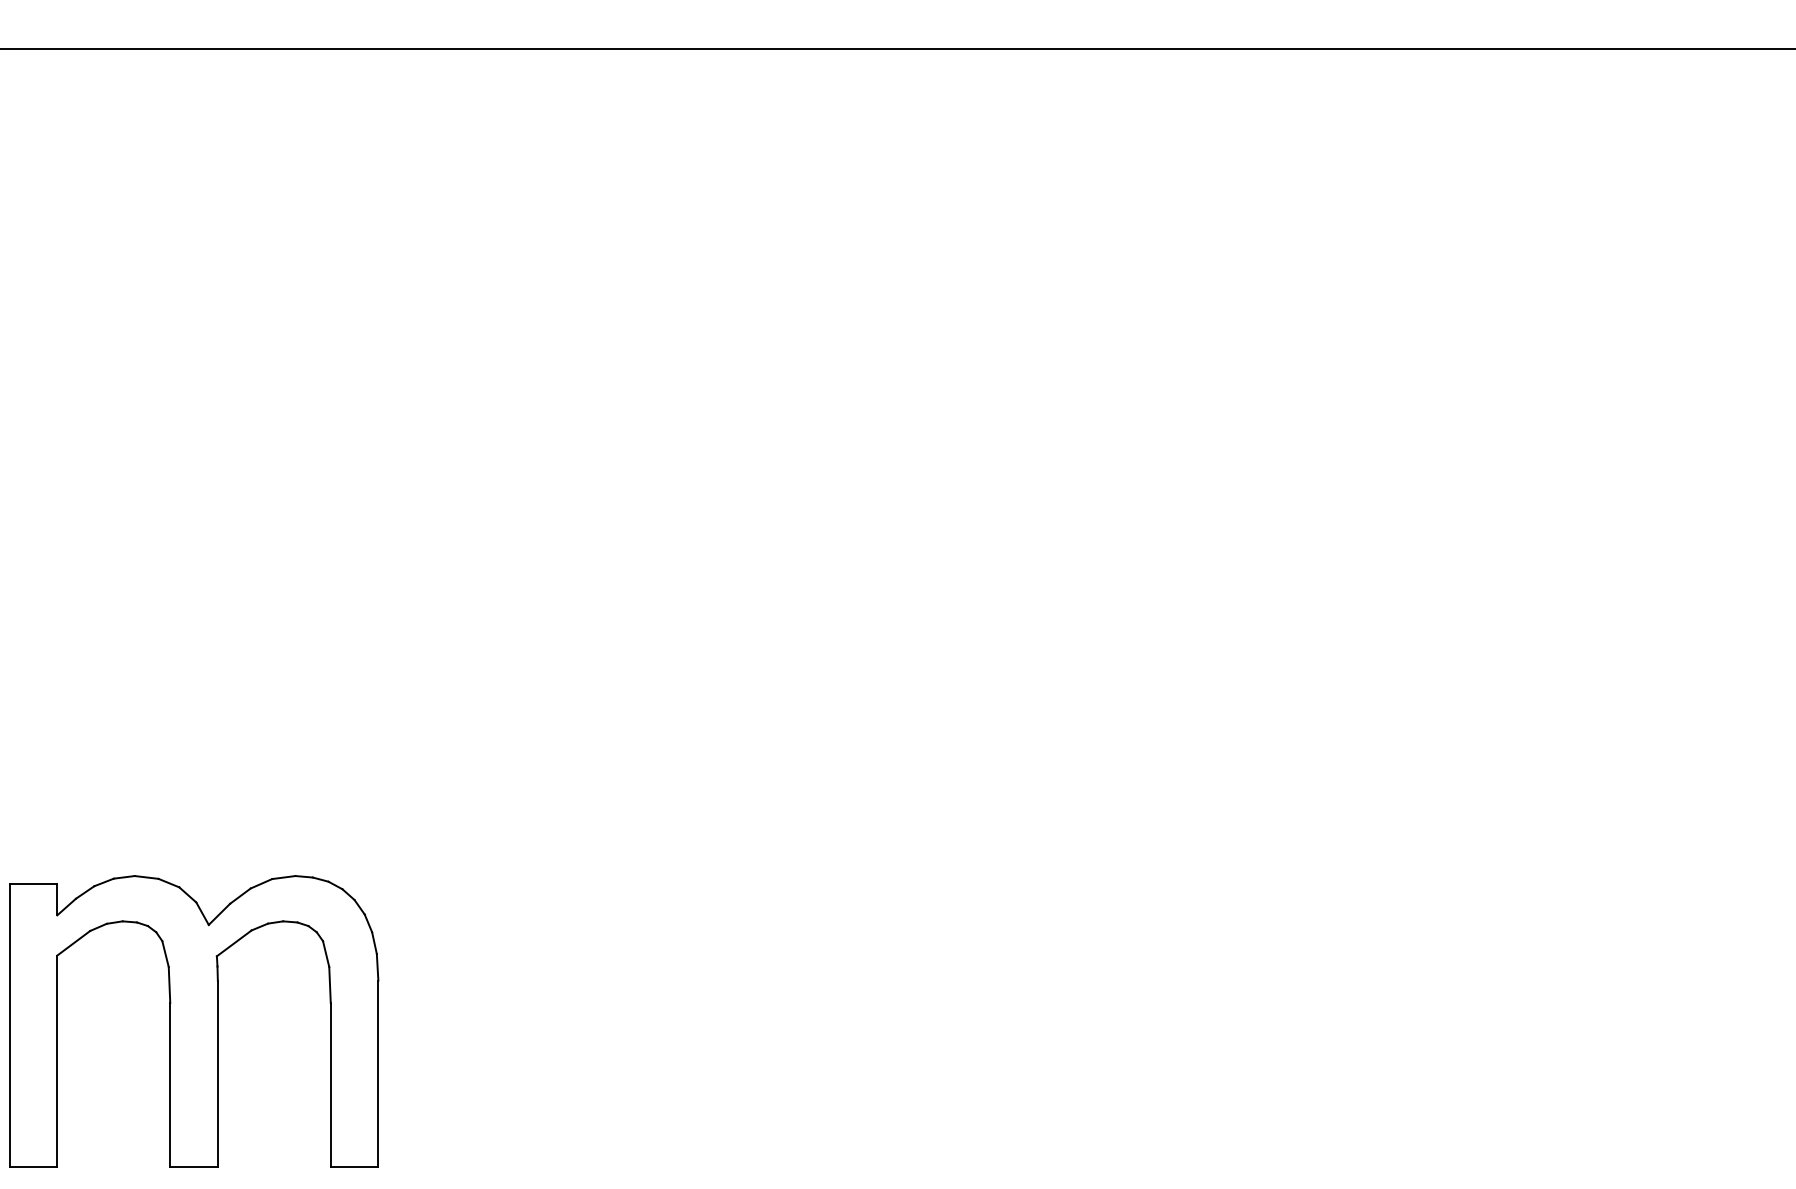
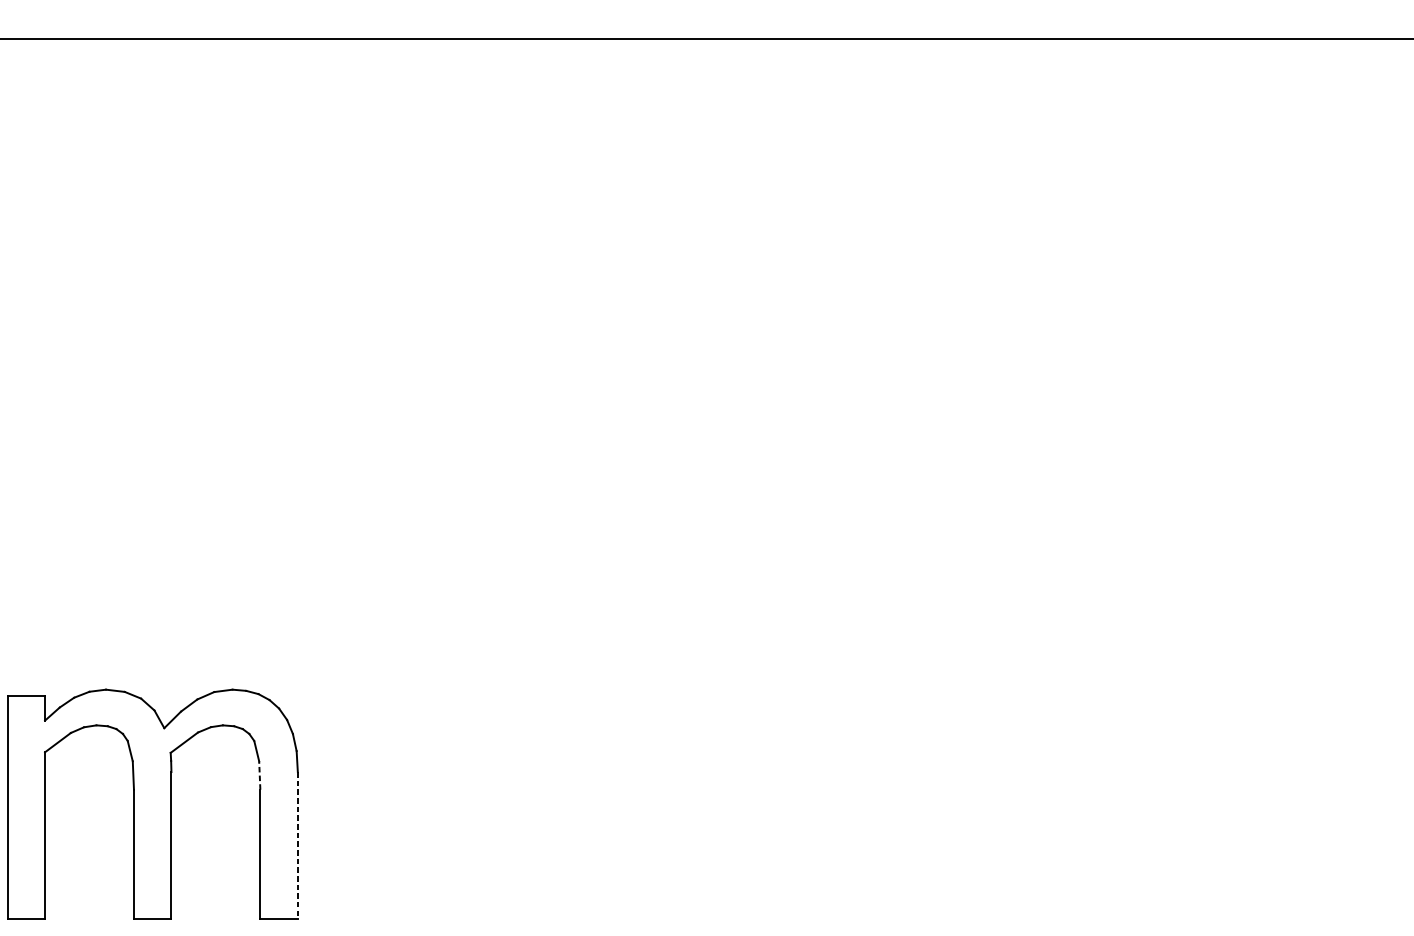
line: (330, 984) -> (260, 775), solid -> dashed
line: (378, 1074) -> (297, 845), solid -> dashed

